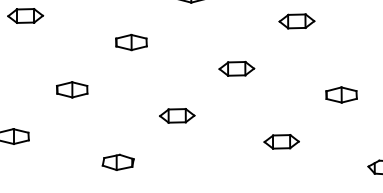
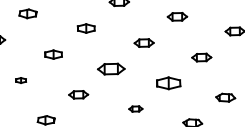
part: (235, 67) -> (110, 68), size x1.4
part: (71, 89) -> (20, 80), size x0.6
part: (341, 95) -> (168, 83), size x1.4
part: (281, 140) -> (135, 108), size x0.7

